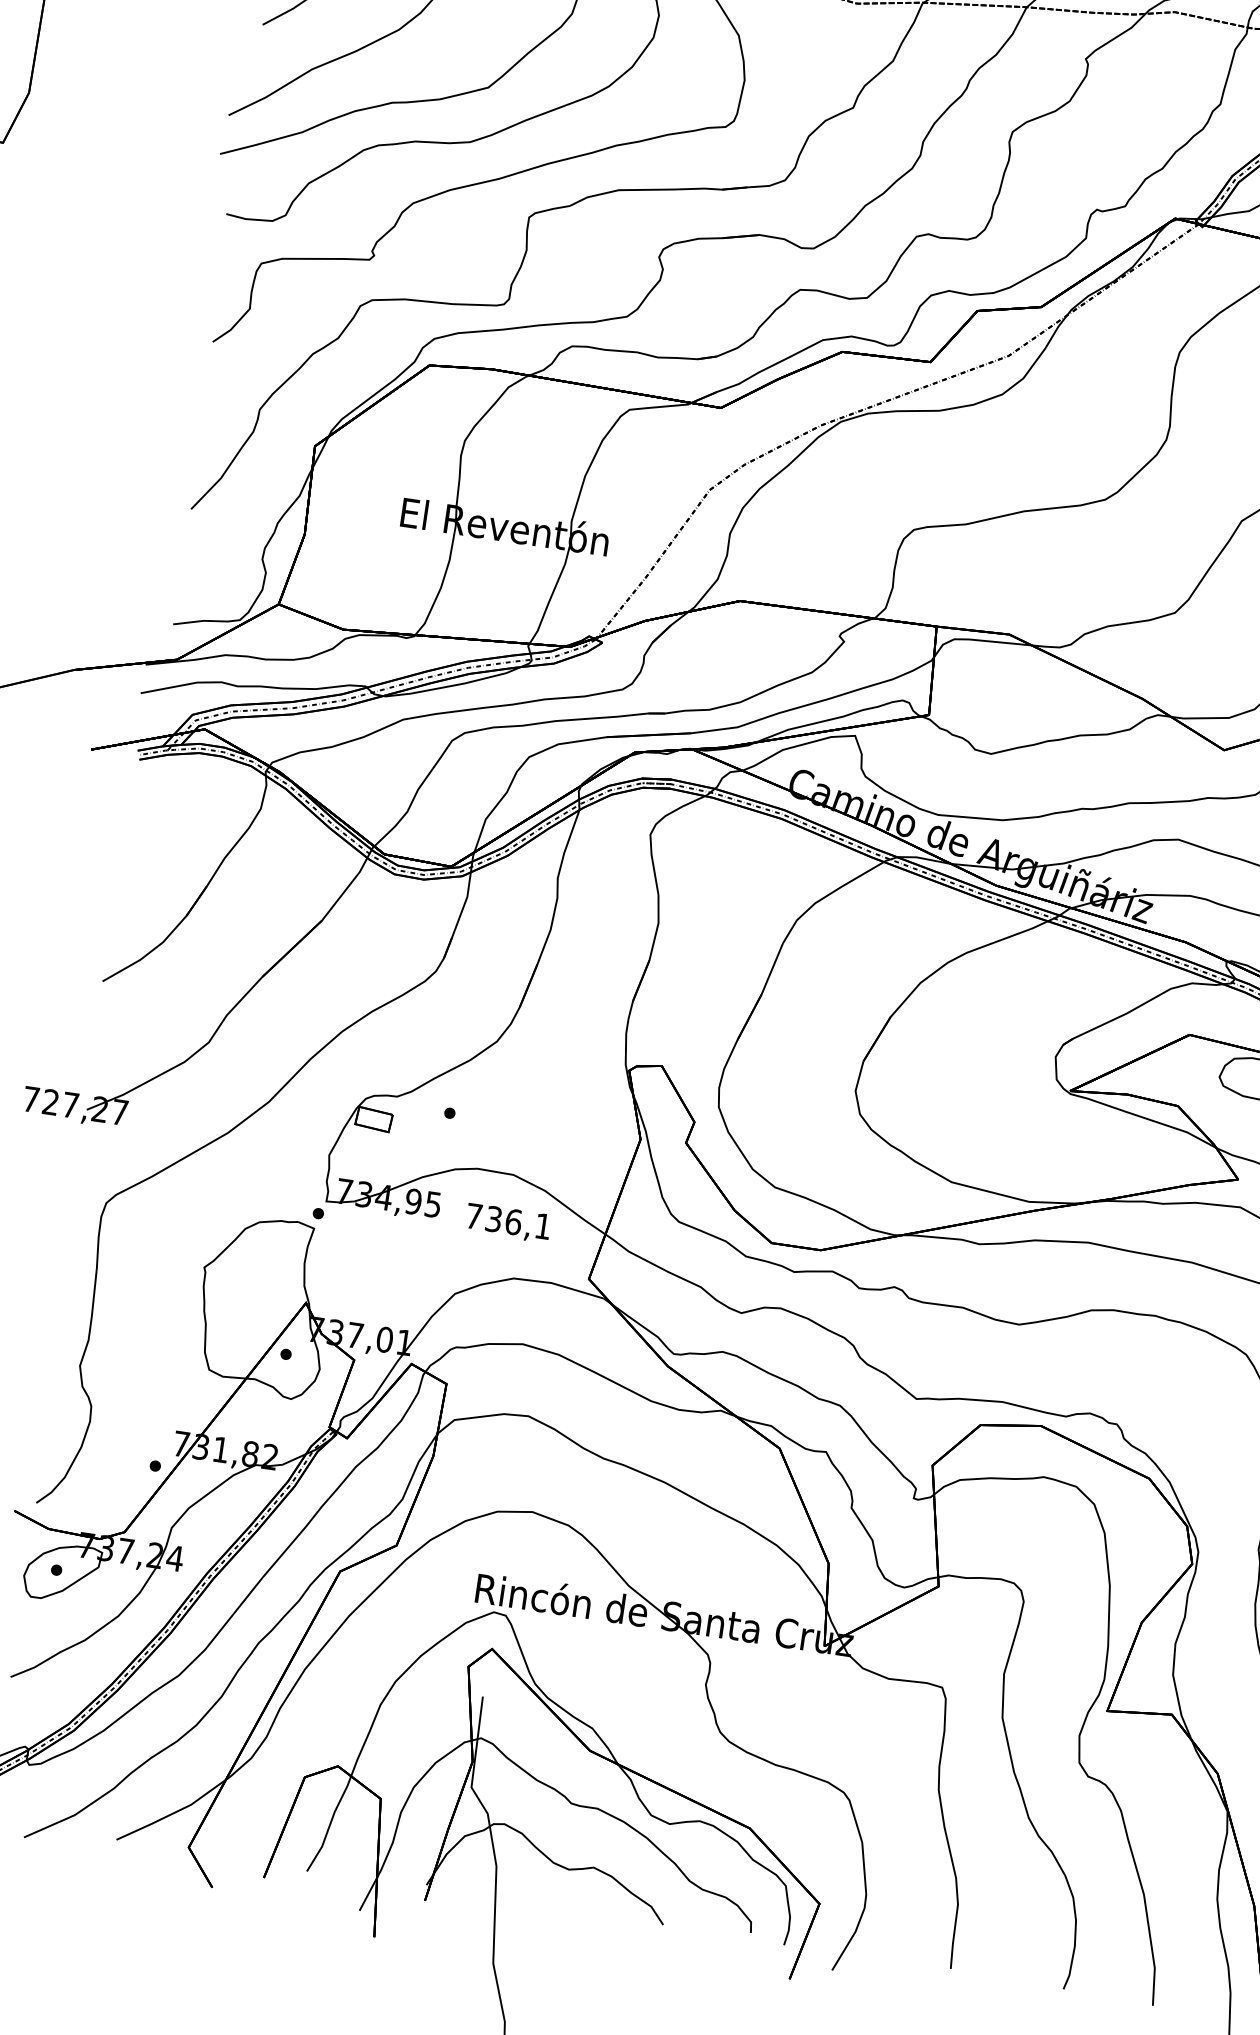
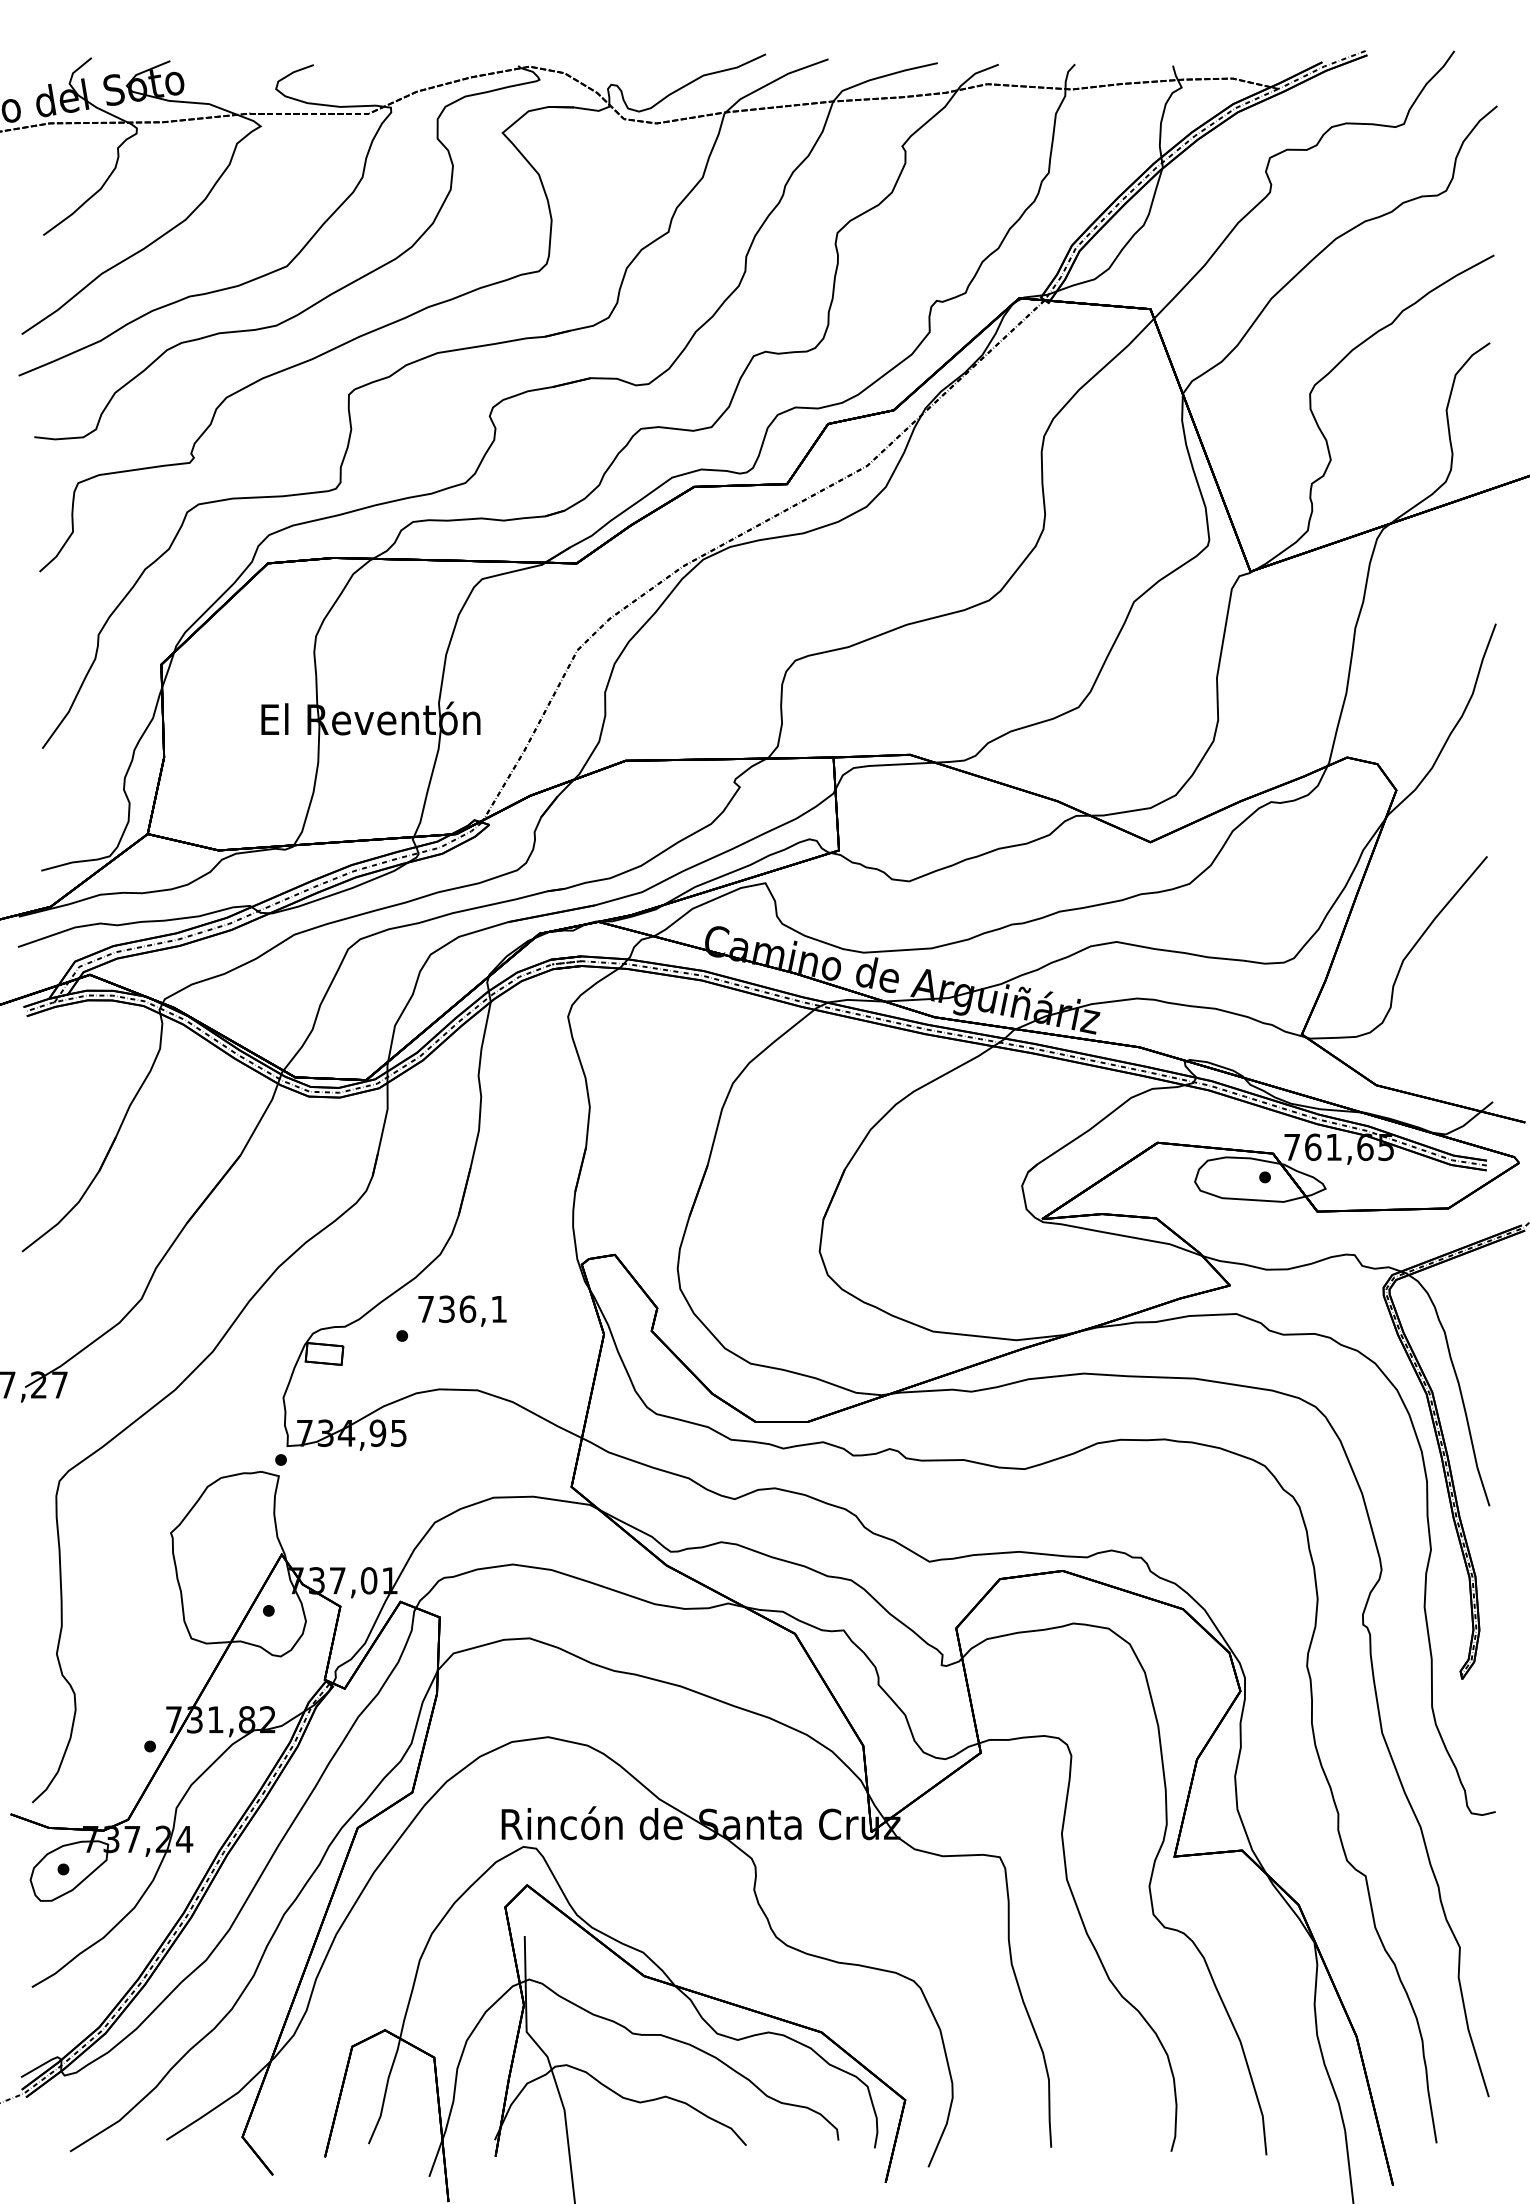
text: (508, 1222) -> (462, 1310), moved

